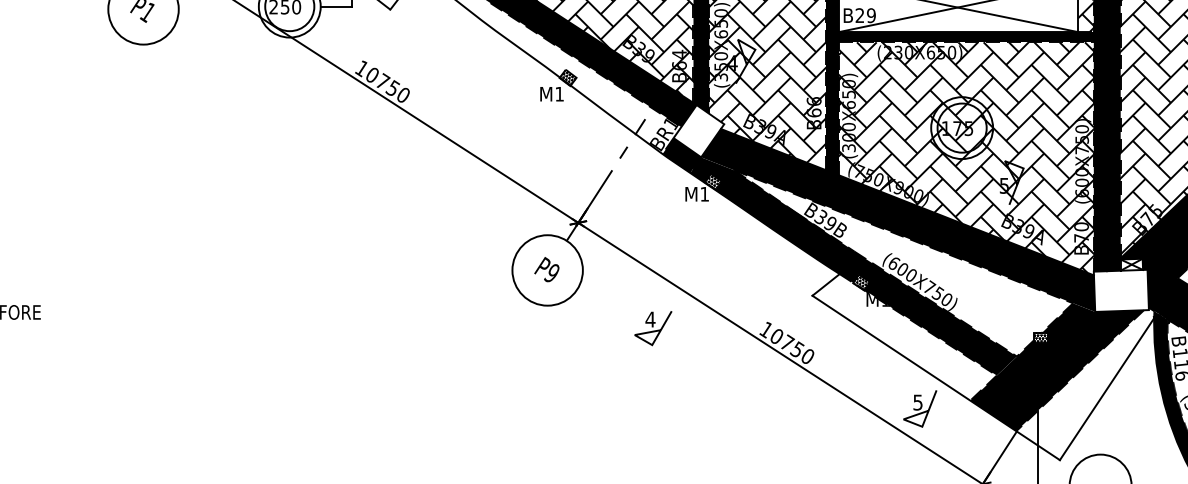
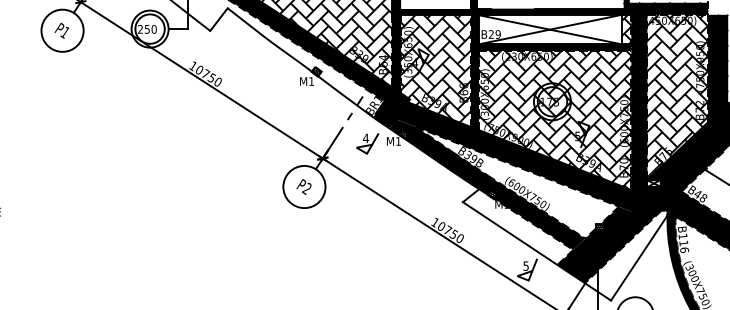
fill: (698, 130) -> (394, 103), added
text: (549, 272) -> (305, 188), P9 -> P2
fill: (1120, 289) -> (647, 198), added
part: (653, 328) -> (367, 143), moved

